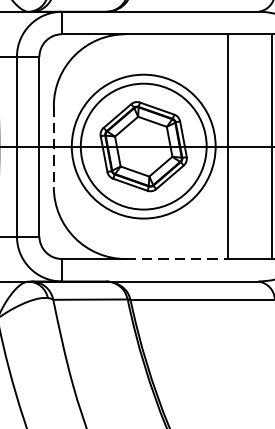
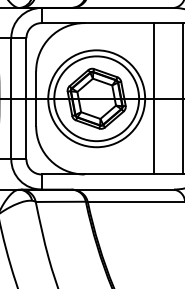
line: (54, 147) -> (36, 99), dashed -> solid
line: (177, 259) -> (119, 174), dashed -> solid

